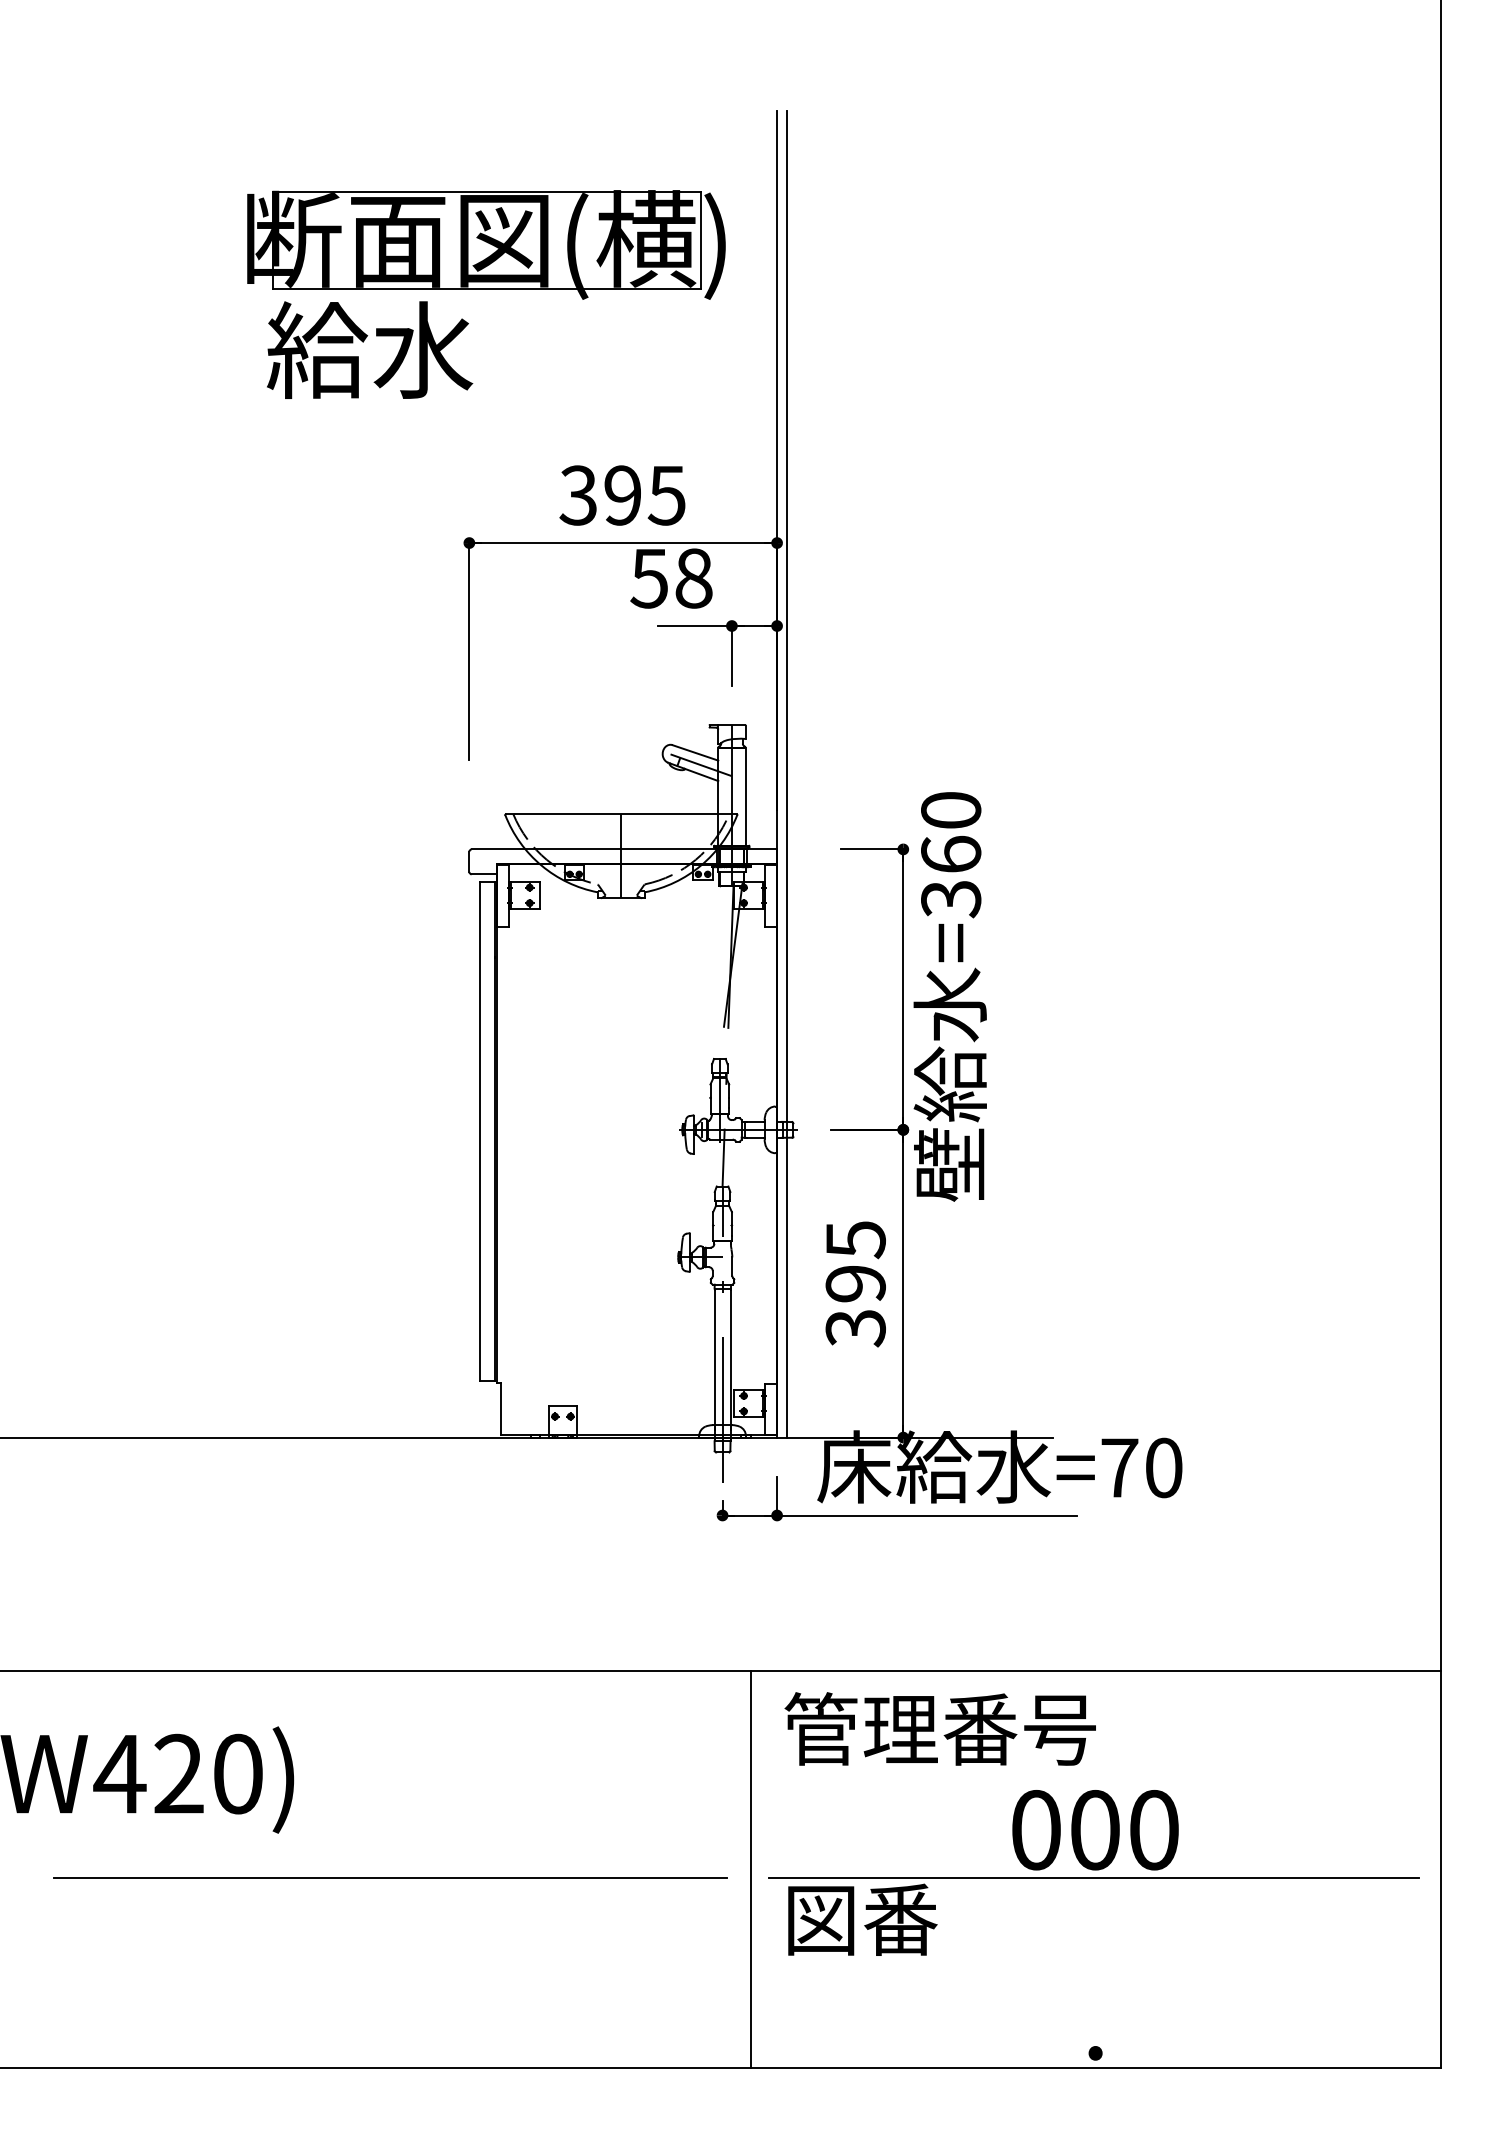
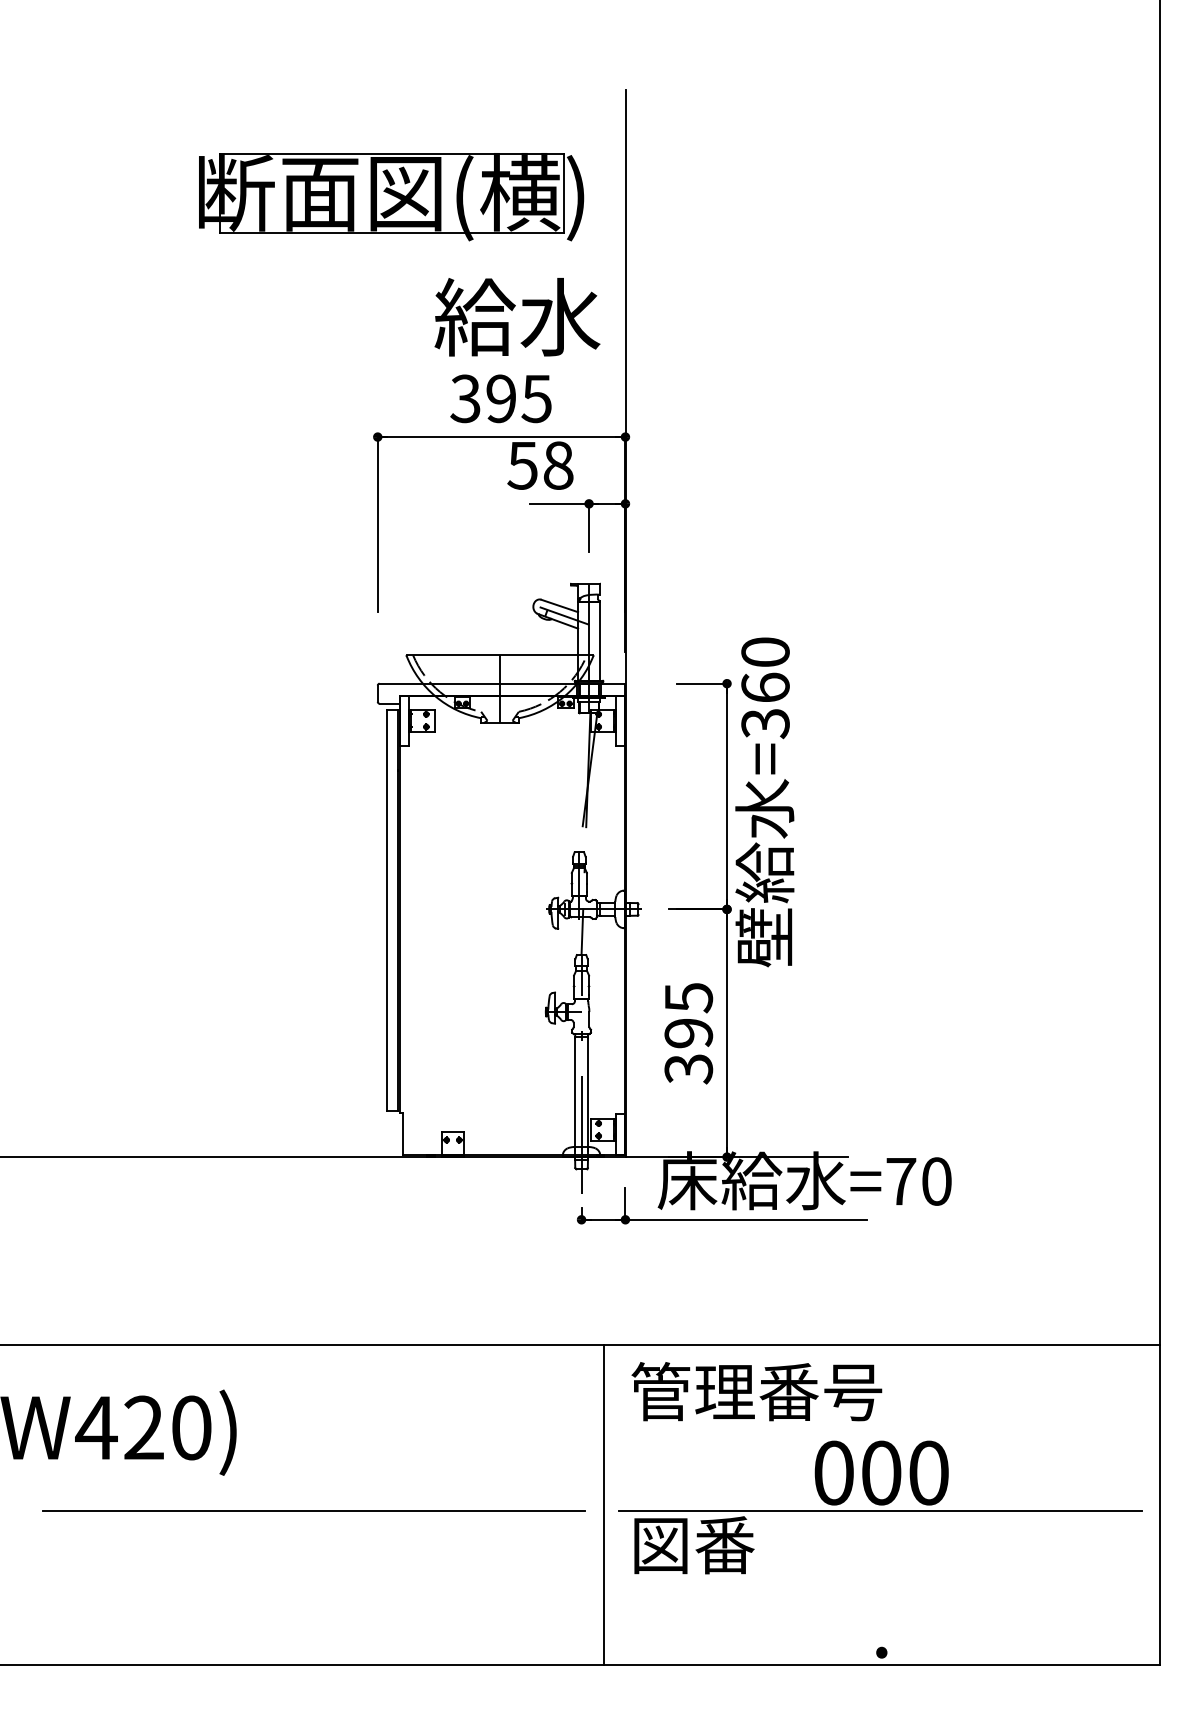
text: (370, 349) -> (517, 316), moved
line: (786, 774) -> (633, 623), removed

